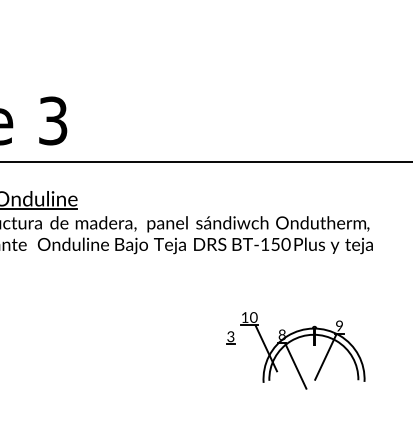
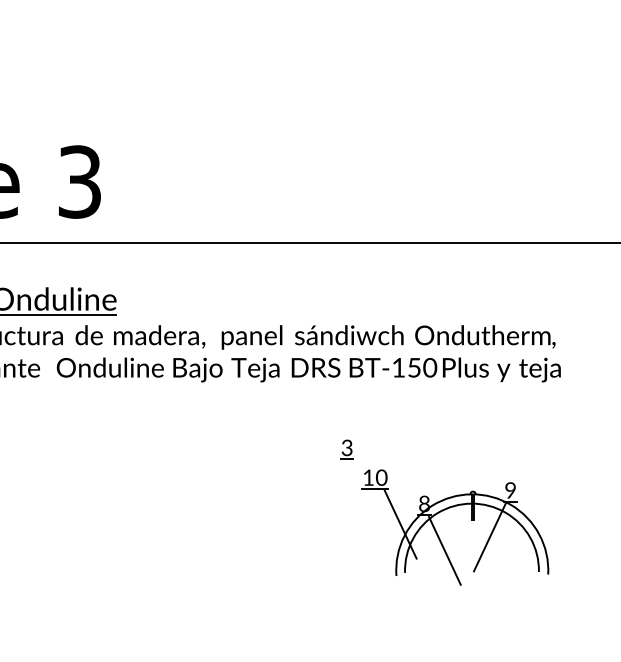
part: (230, 337) -> (346, 449), moved

